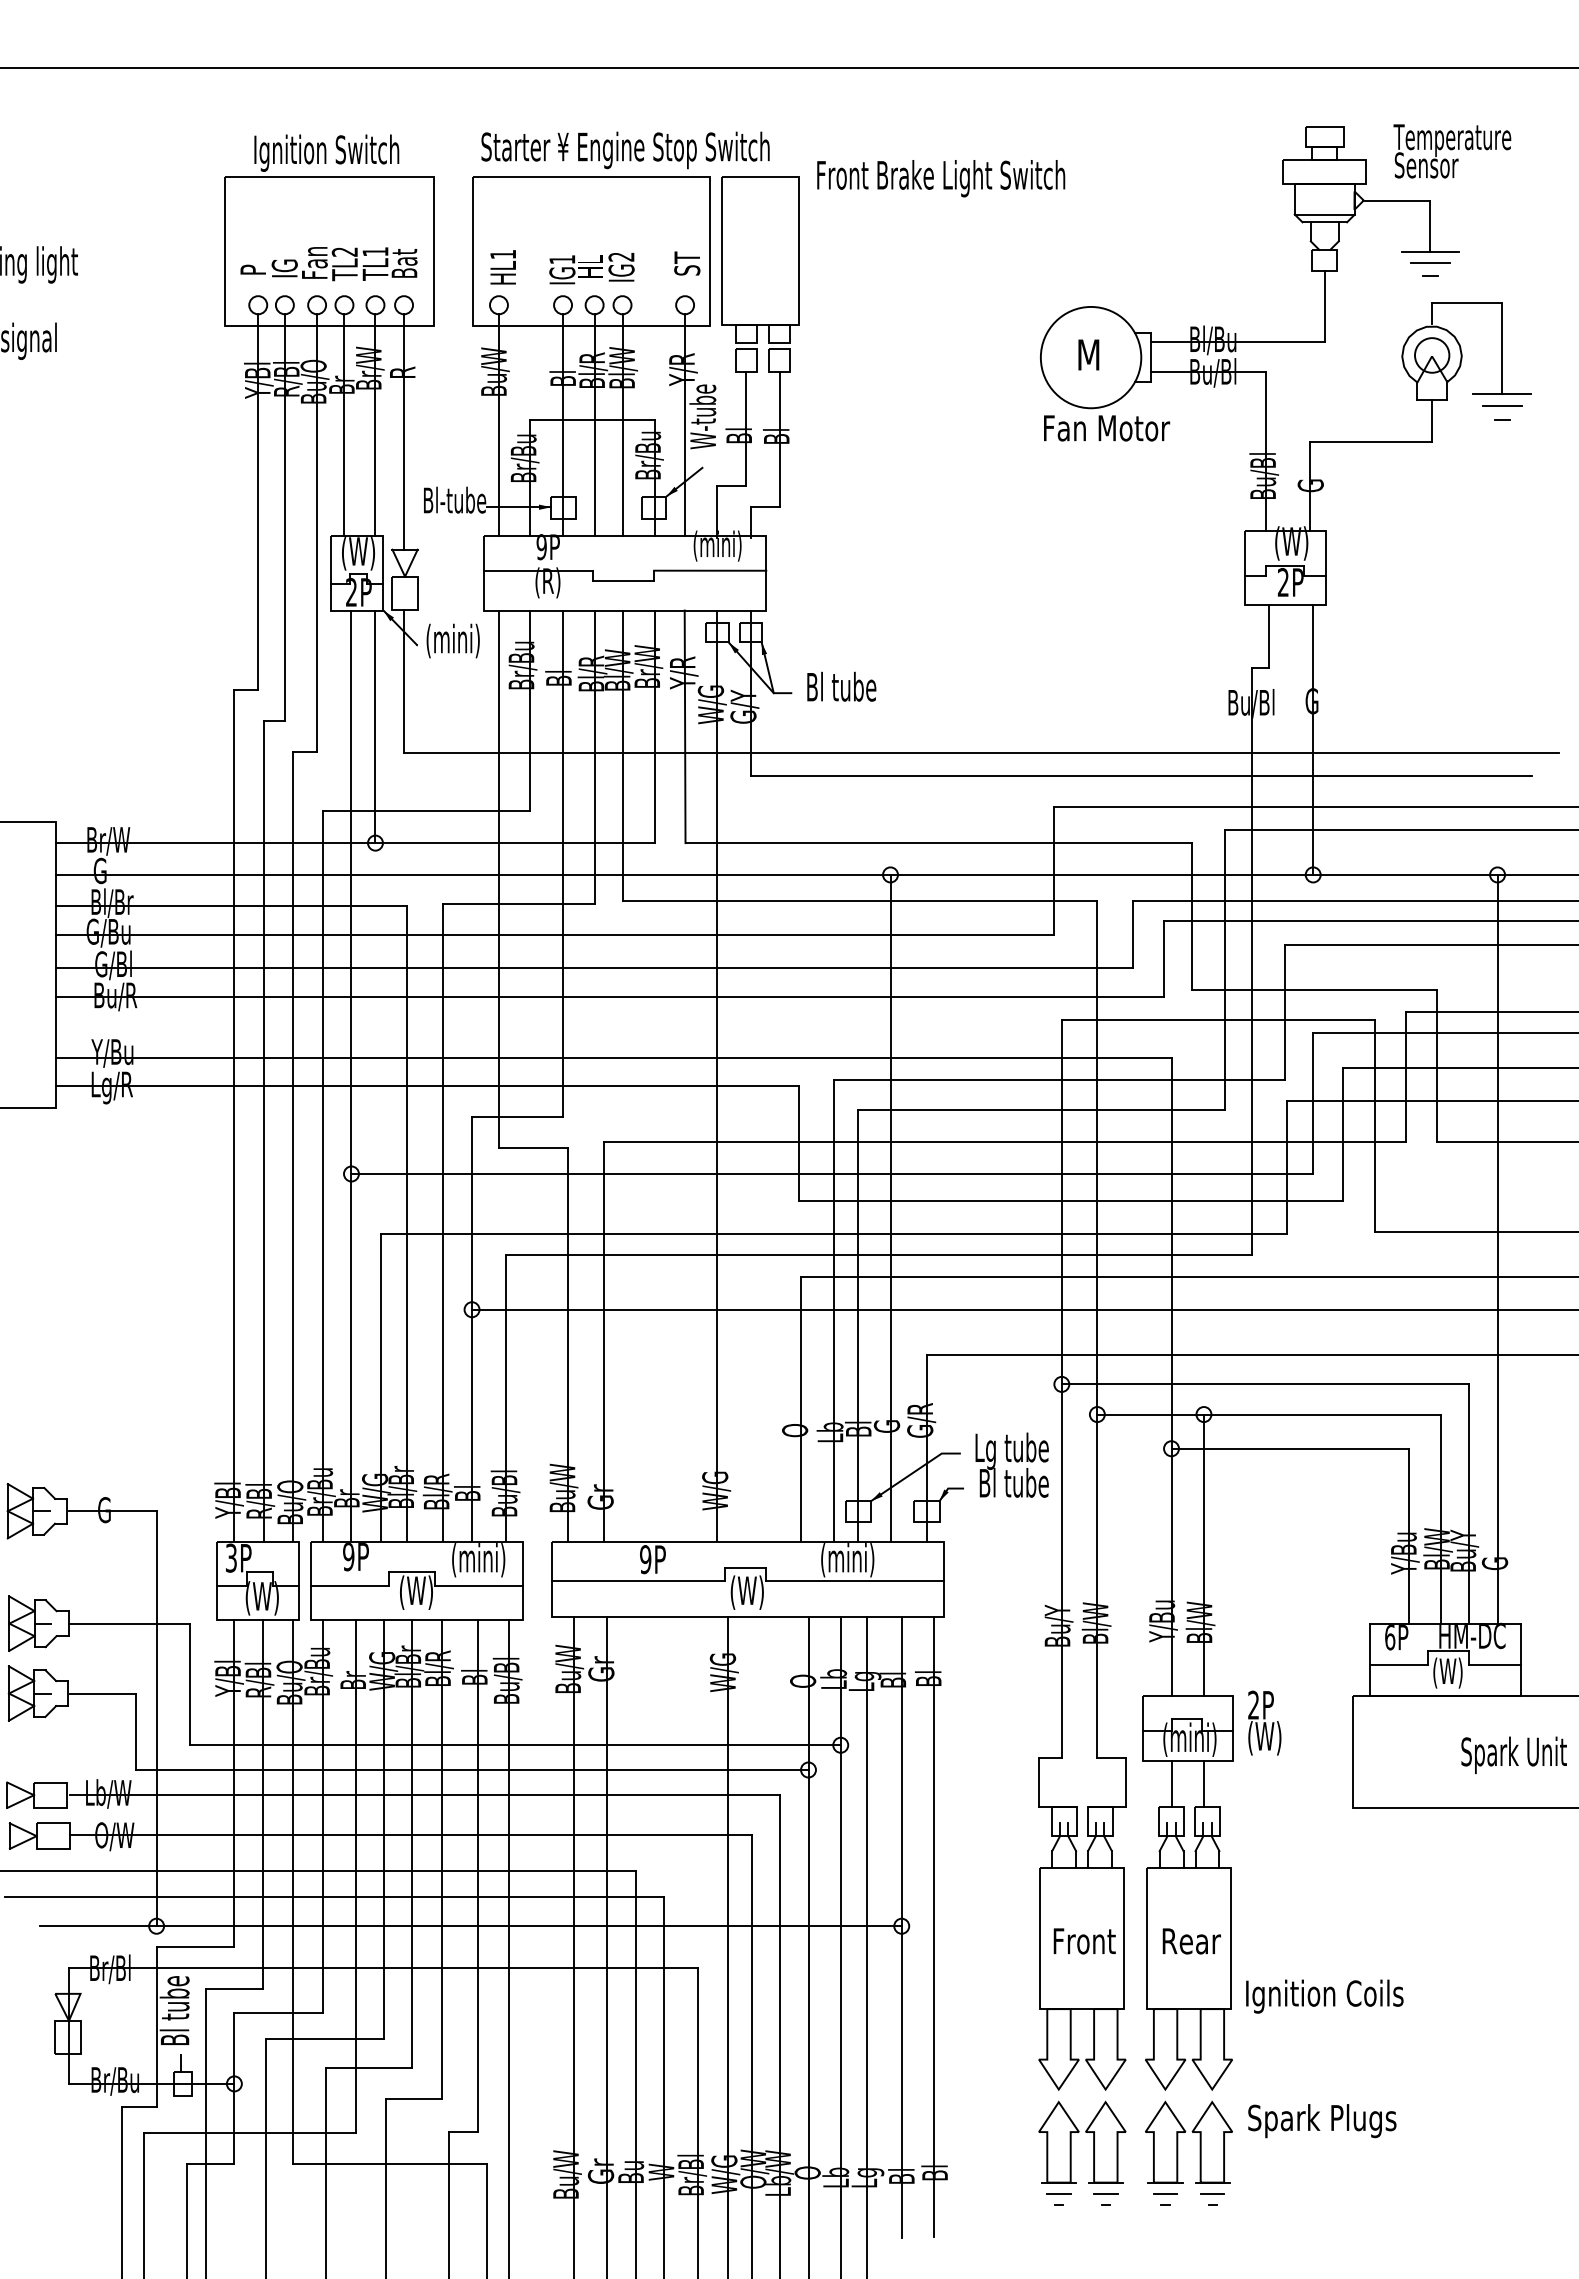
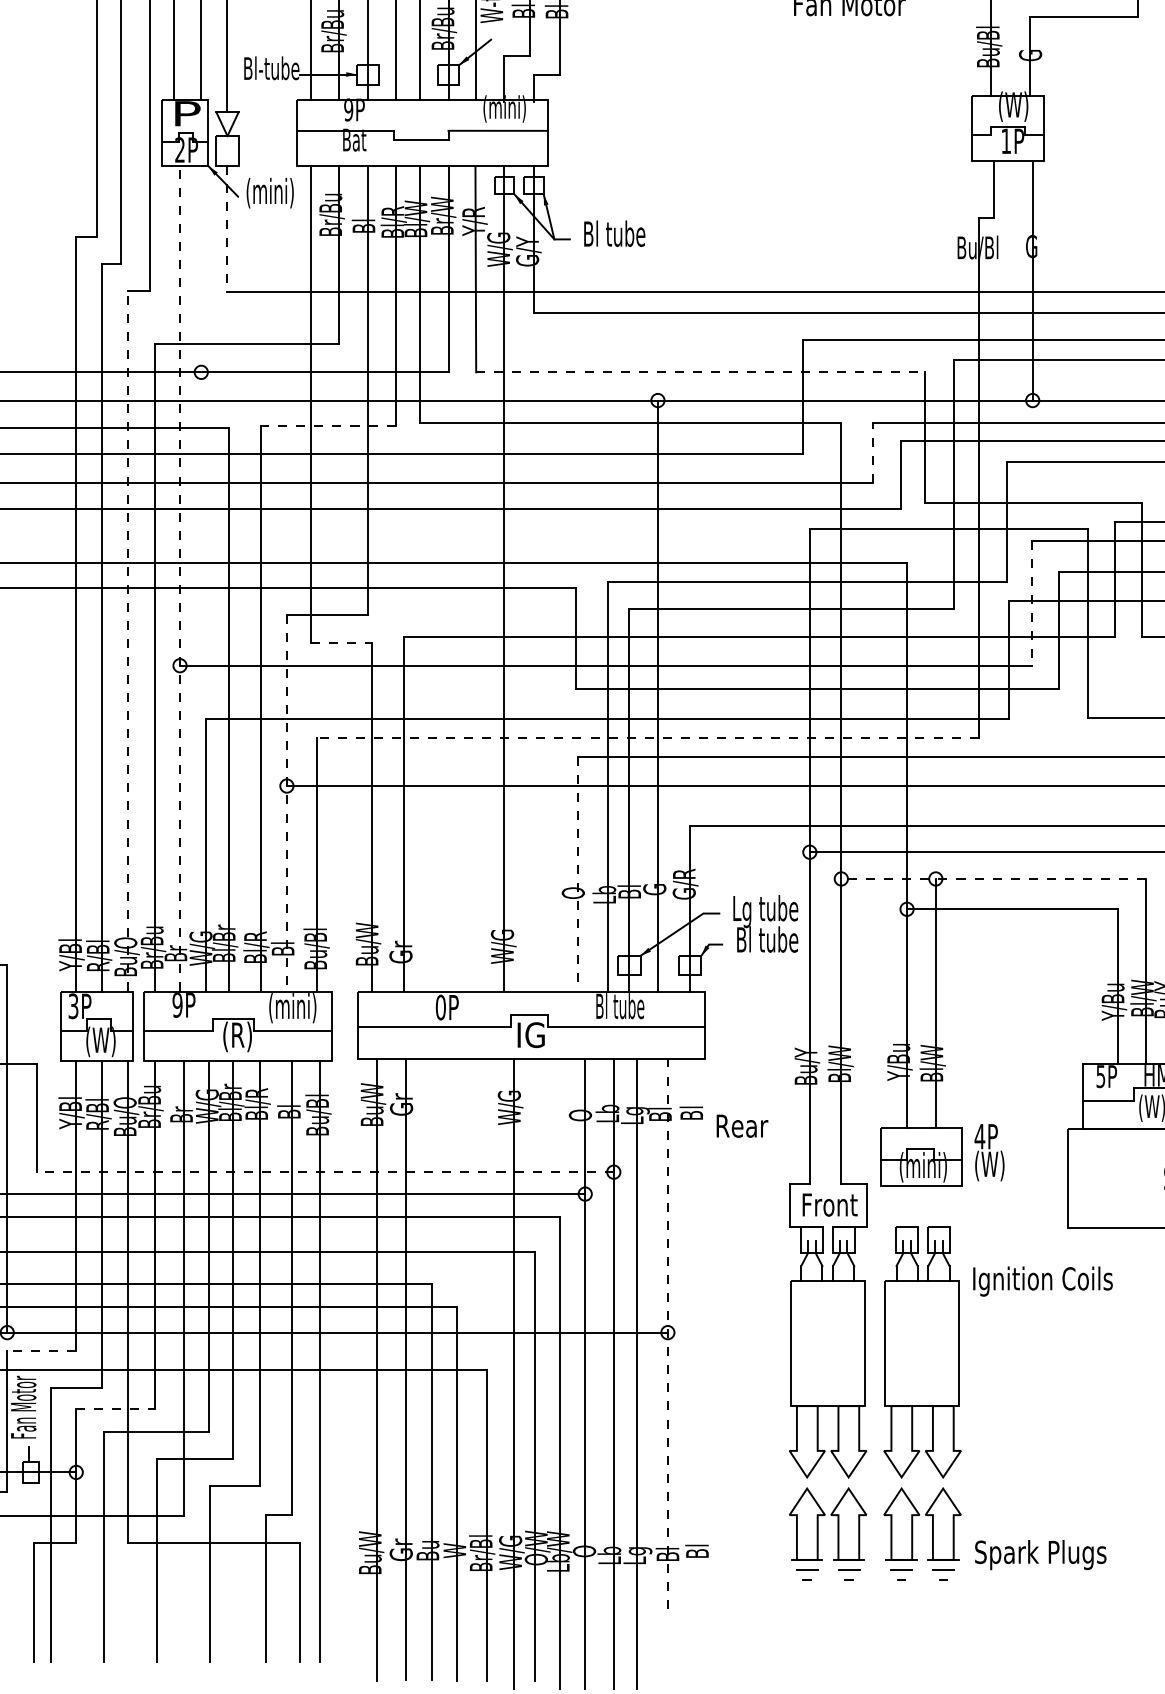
text: (358, 553) -> (186, 115), (W) -> P
text: (548, 582) -> (354, 141), (R) -> Bat
text: (1282, 582) -> (1005, 141), 2P -> 1P
line: (404, 682) -> (227, 229), solid -> dashed
line: (375, 726) -> (201, 268), removed
line: (939, 843) -> (701, 372), solid -> dashed
line: (518, 903) -> (328, 425), solid -> dashed
line: (1132, 933) -> (872, 452), solid -> dashed
line: (351, 1075) -> (180, 578), solid -> dashed
line: (1312, 1104) -> (1032, 604), solid -> dashed
line: (293, 1146) -> (128, 641), solid -> dashed
line: (533, 1148) -> (341, 643), solid -> dashed
line: (879, 1255) -> (648, 737), solid -> dashed
line: (472, 1329) -> (287, 803), solid -> dashed
line: (800, 1409) -> (578, 874), solid -> dashed
line: (1269, 1414) -> (993, 878), solid -> dashed
text: (645, 1559) -> (440, 1007), 9P -> 0P
text: (848, 1560) -> (620, 1008), (mini) -> Bl tube
text: (416, 1592) -> (237, 1036), (W) -> (R)
text: (746, 1592) -> (530, 1036), (W) -> IG
text: (1390, 1637) -> (1101, 1076), 6P -> 5P
text: (1253, 1704) -> (979, 1136), 2P -> 4P
line: (515, 1745) -> (325, 1172), solid -> dashed
line: (1171, 1783) -> (907, 1206), removed
line: (1203, 1783) -> (935, 1206), removed
line: (933, 1926) -> (696, 1332), removed
line: (901, 1927) -> (667, 1333), solid -> dashed
text: (1084, 1941) -> (829, 1205), moved
text: (1191, 1941) -> (742, 1126), moved
line: (195, 1947) -> (41, 1351), solid -> dashed
text: (1324, 1996) -> (1042, 1281), moved
text: (174, 2010) -> (23, 1407), Bl tube -> Fan Motor
line: (278, 2012) -> (115, 1409), solid -> dashed
text: (1322, 2121) -> (1040, 1555), moved

